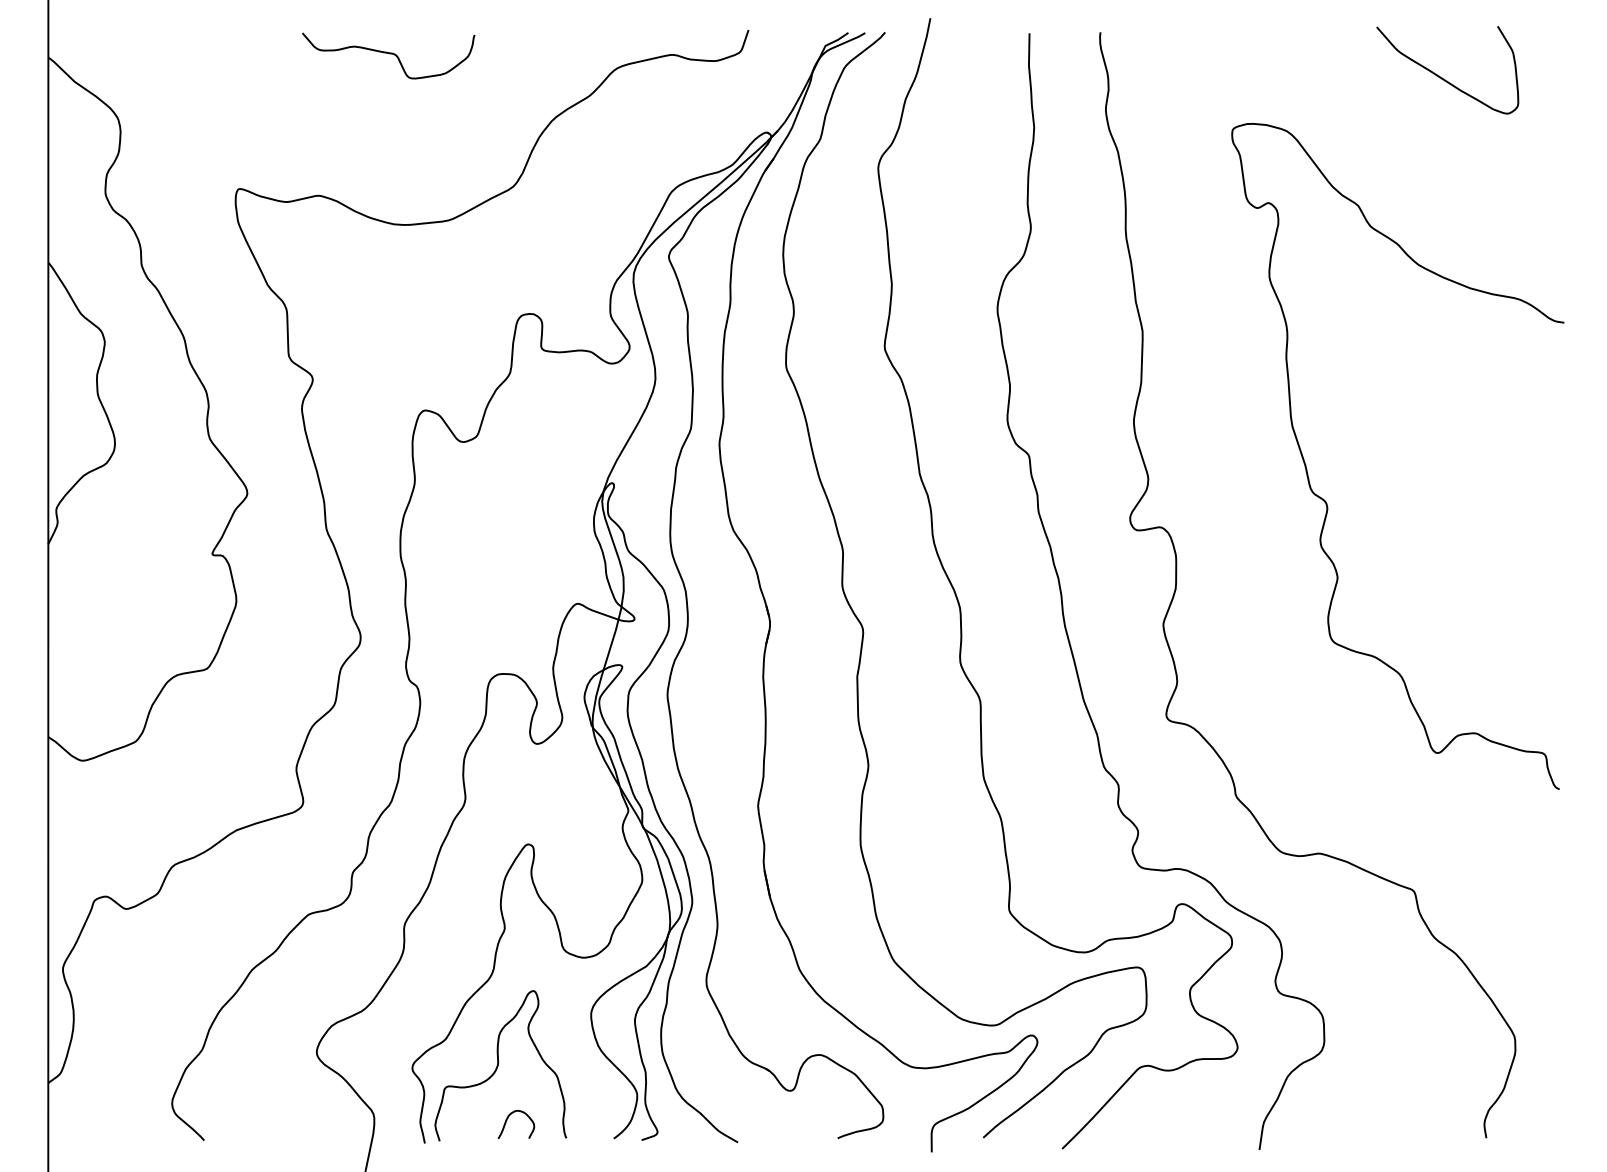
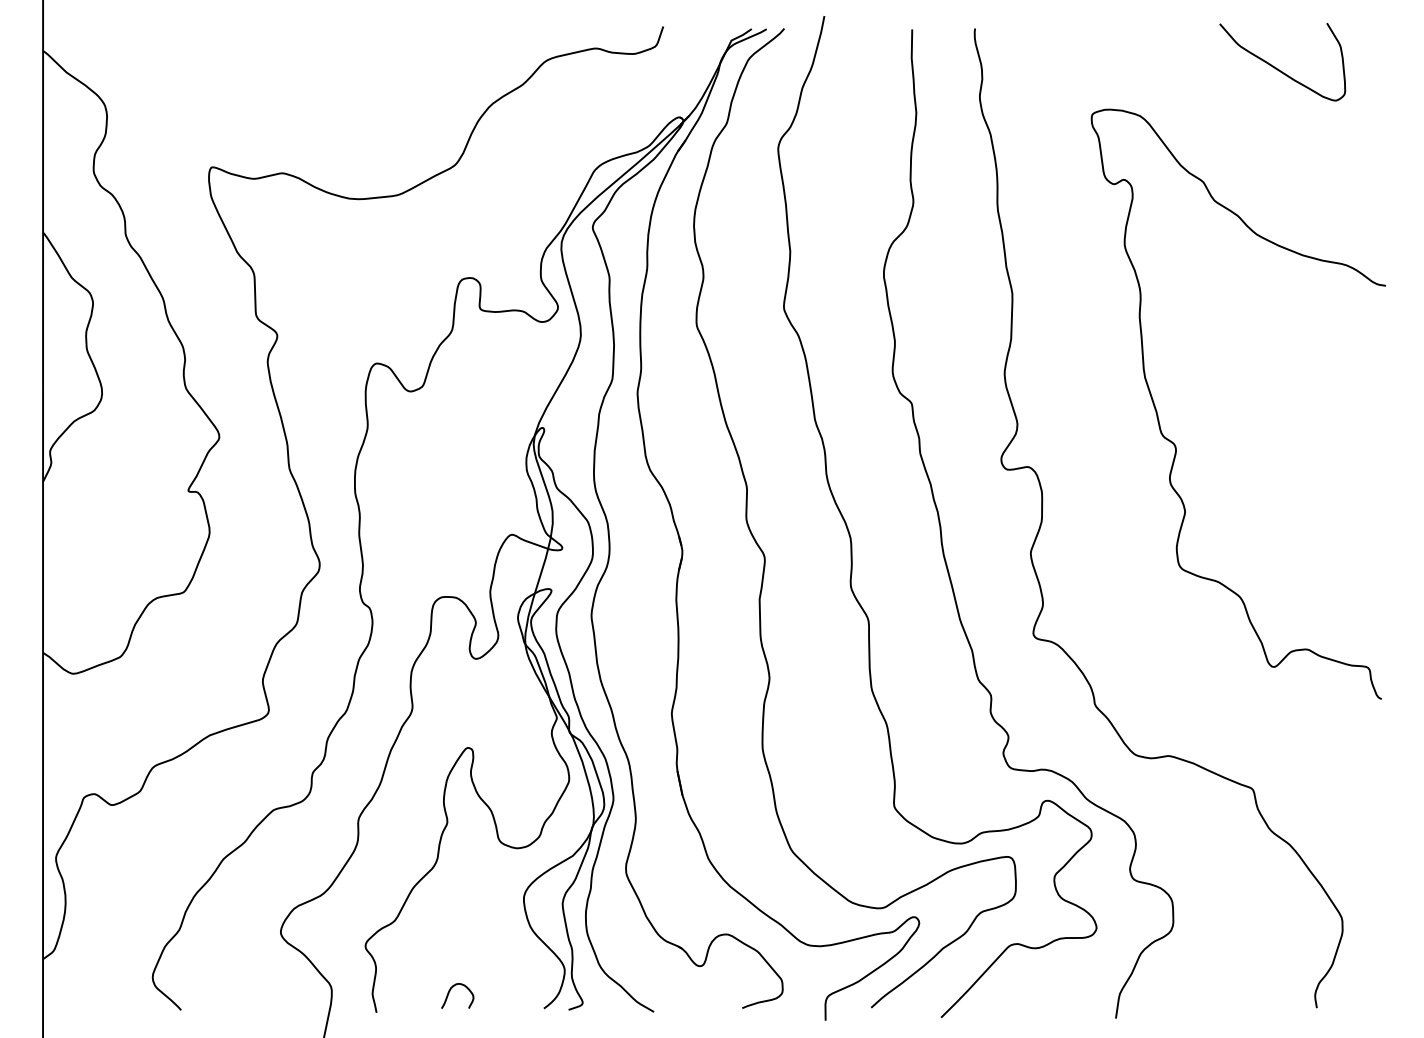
curve: (388, 53) -> (344, 47), removed
curve: (499, 1065) -> (442, 943), removed

